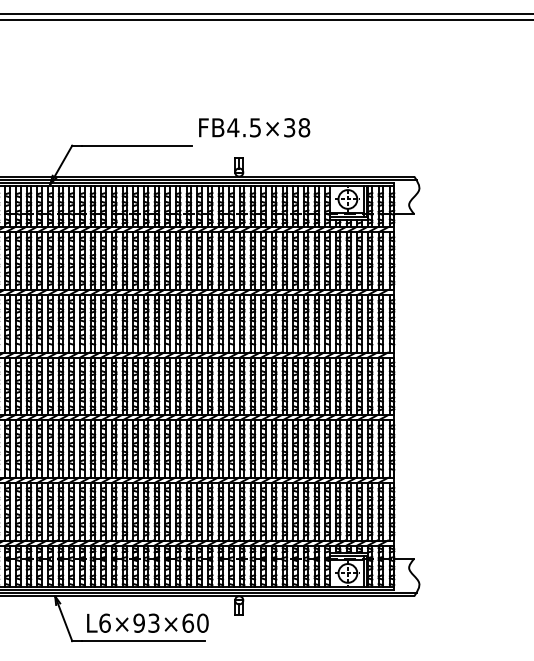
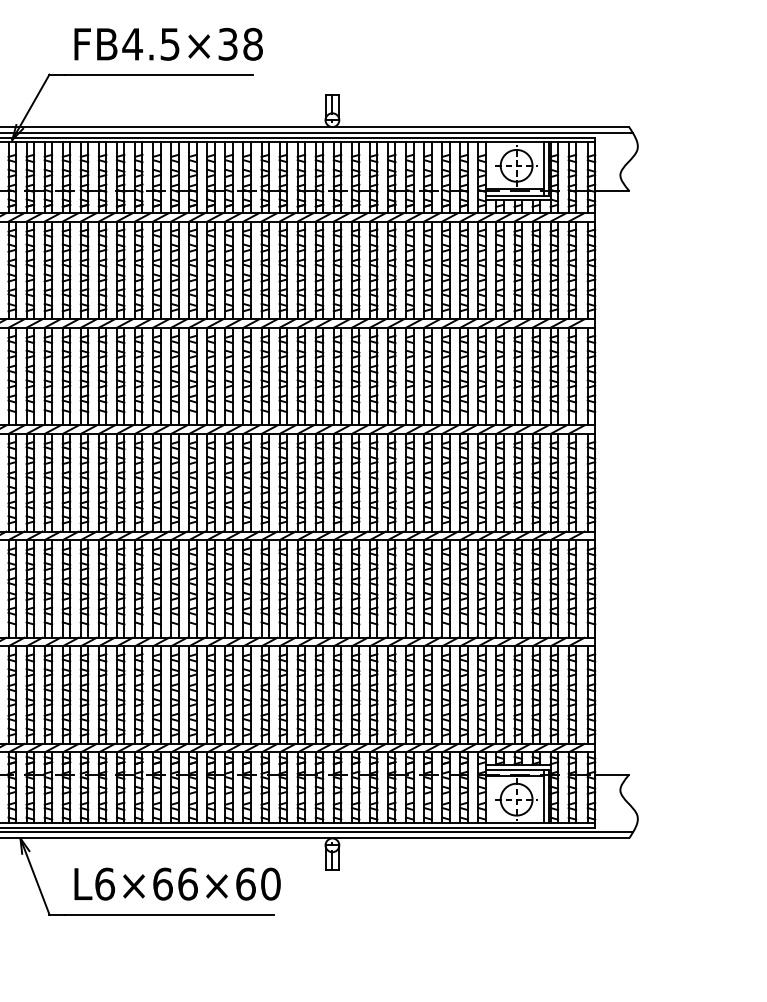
text: (254, 127) -> (168, 43), moved
text: (146, 622) -> (175, 882), L6×93×60 -> L6×66×60

